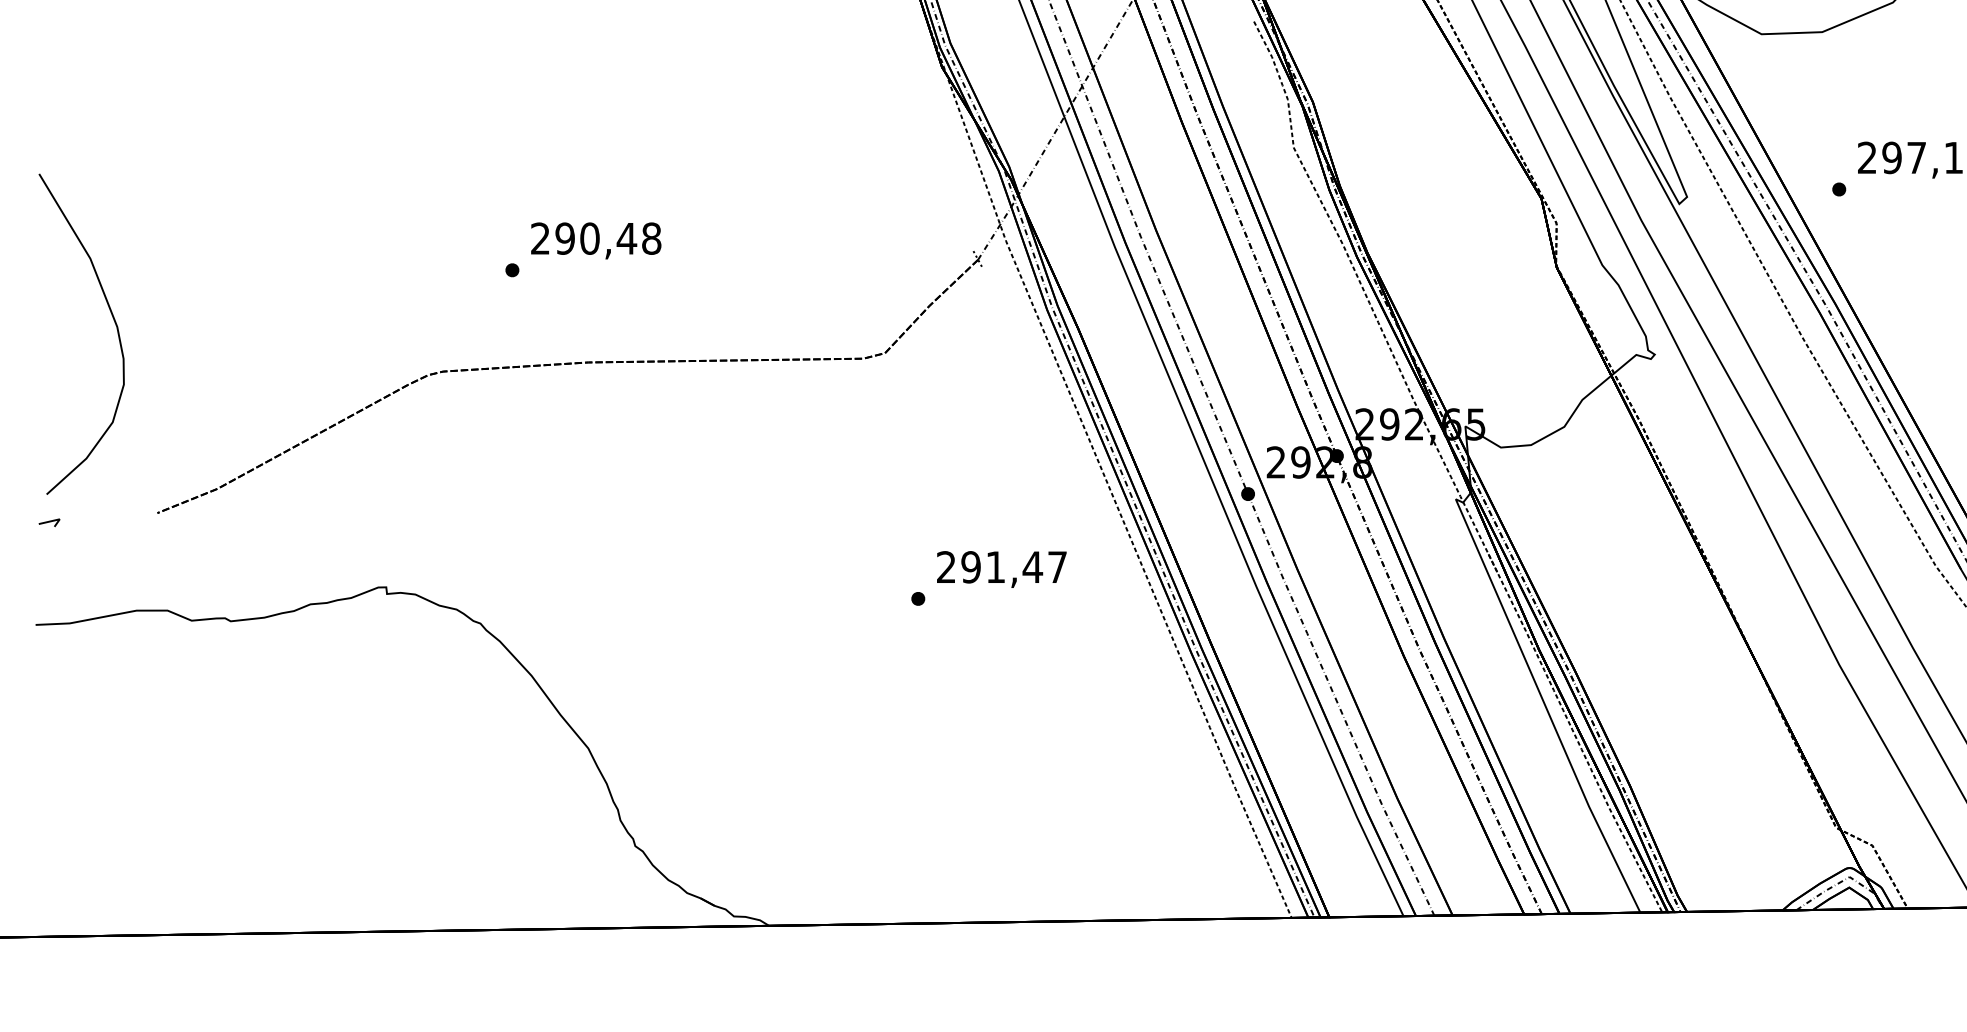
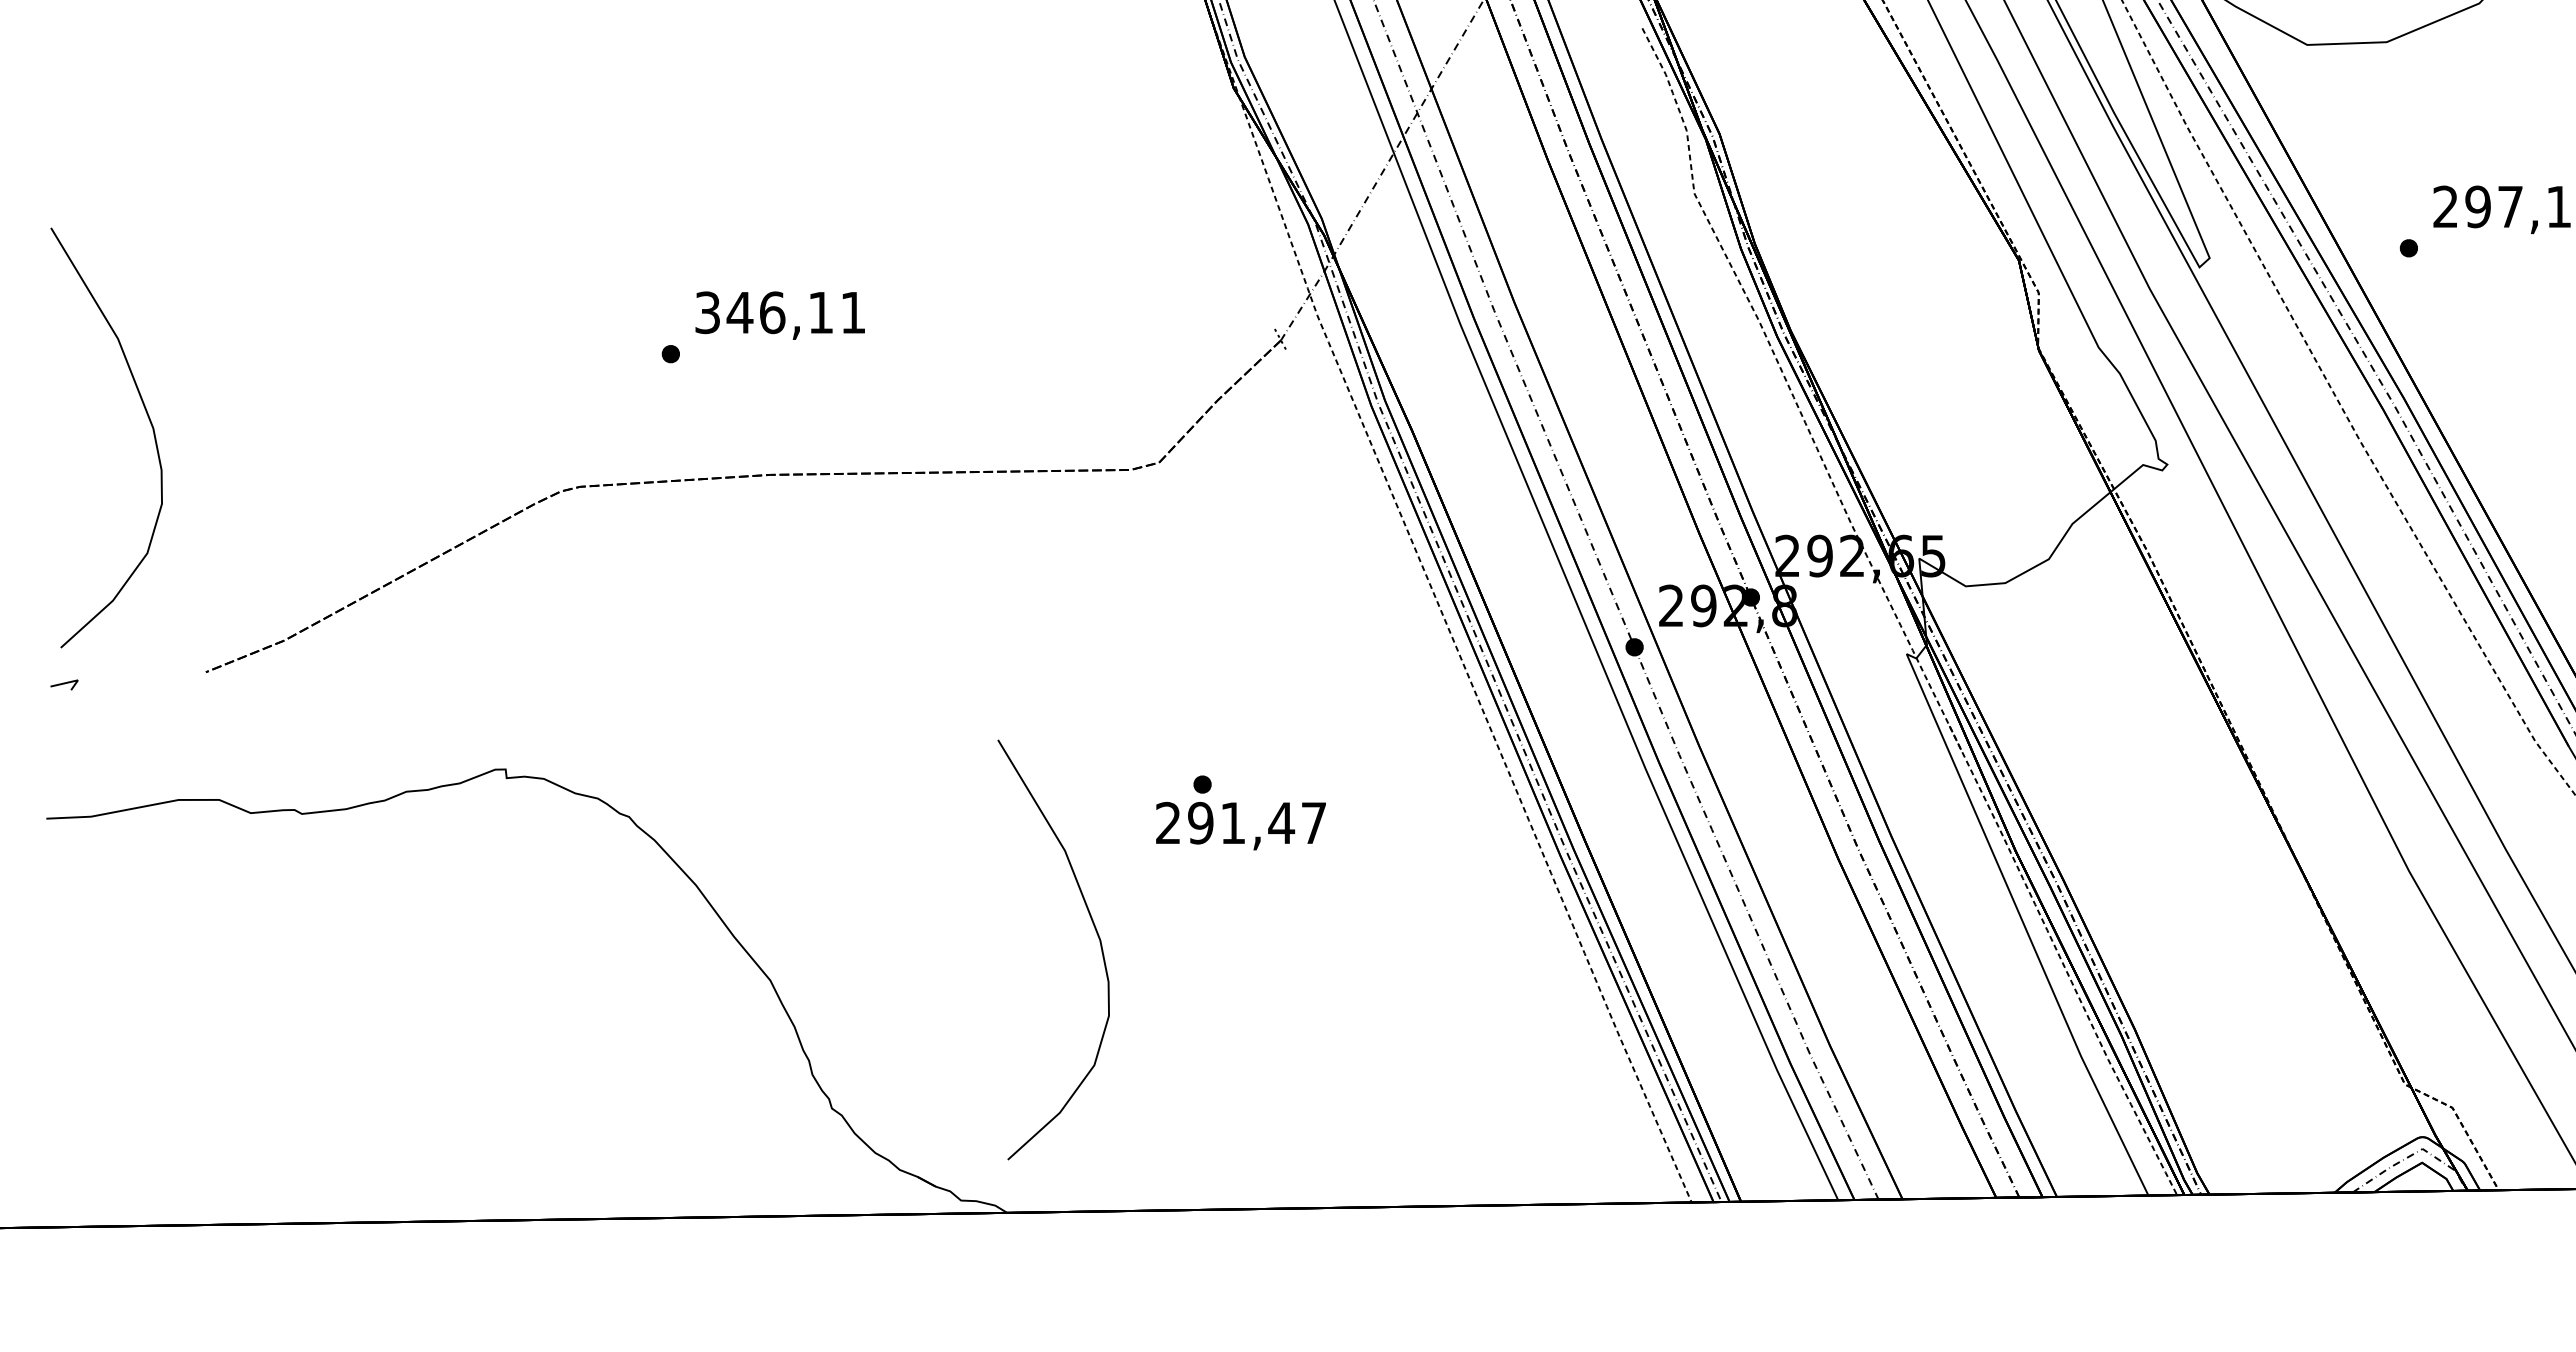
text: (596, 238) -> (780, 312), 290,48 -> 346,11
text: (1001, 569) -> (1240, 825), moved
curve: (836, 711) -> (1095, 931), added

